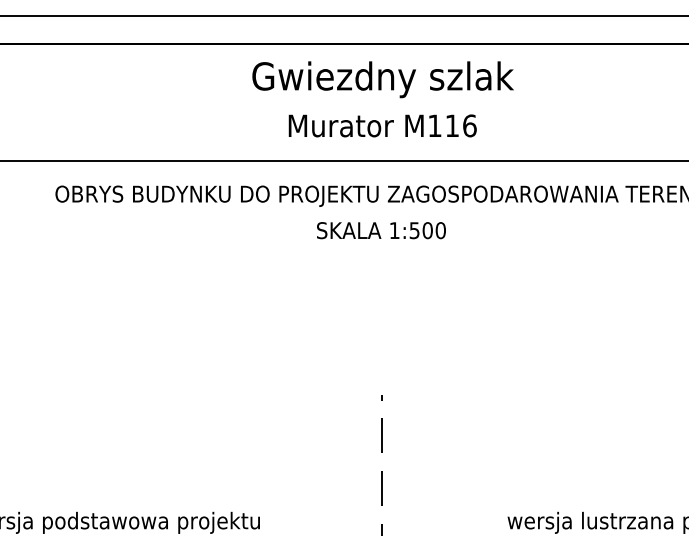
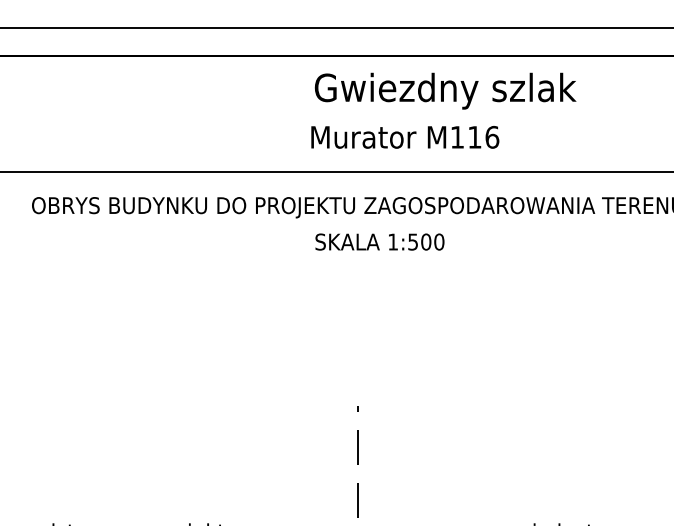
text: (382, 79) -> (444, 90), moved
text: (382, 125) -> (404, 136), moved
text: (381, 230) -> (379, 241), moved

